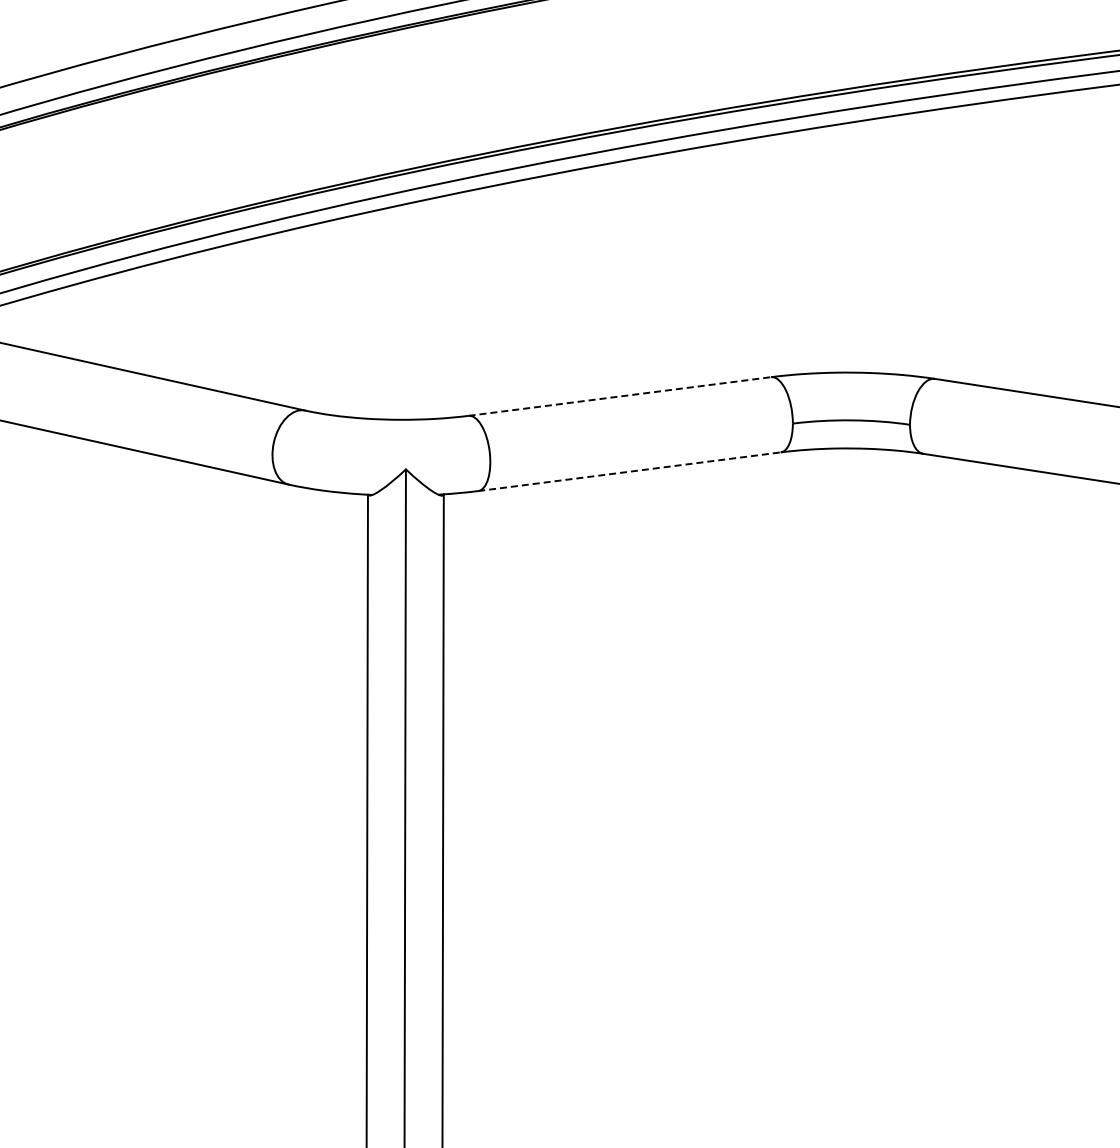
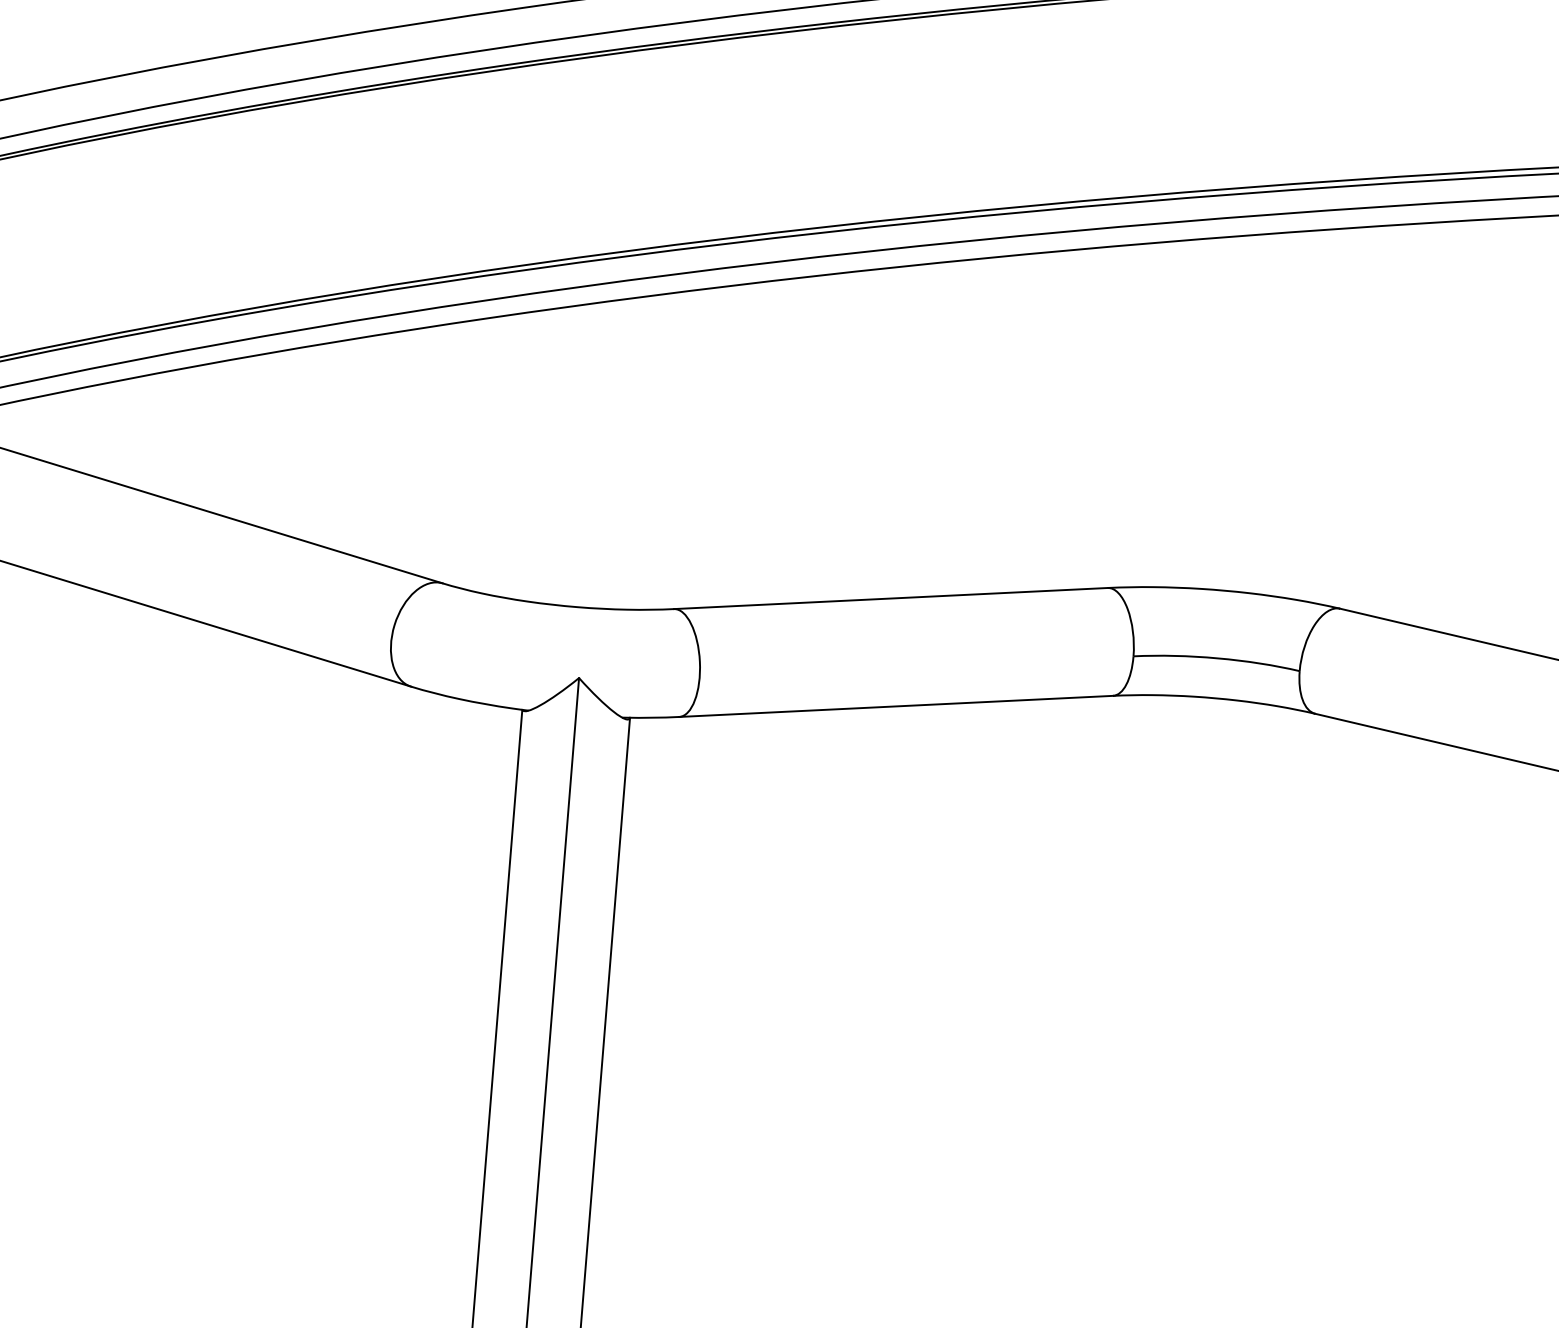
line: (620, 396) -> (891, 598), dashed -> solid
line: (629, 471) -> (896, 706), dashed -> solid

